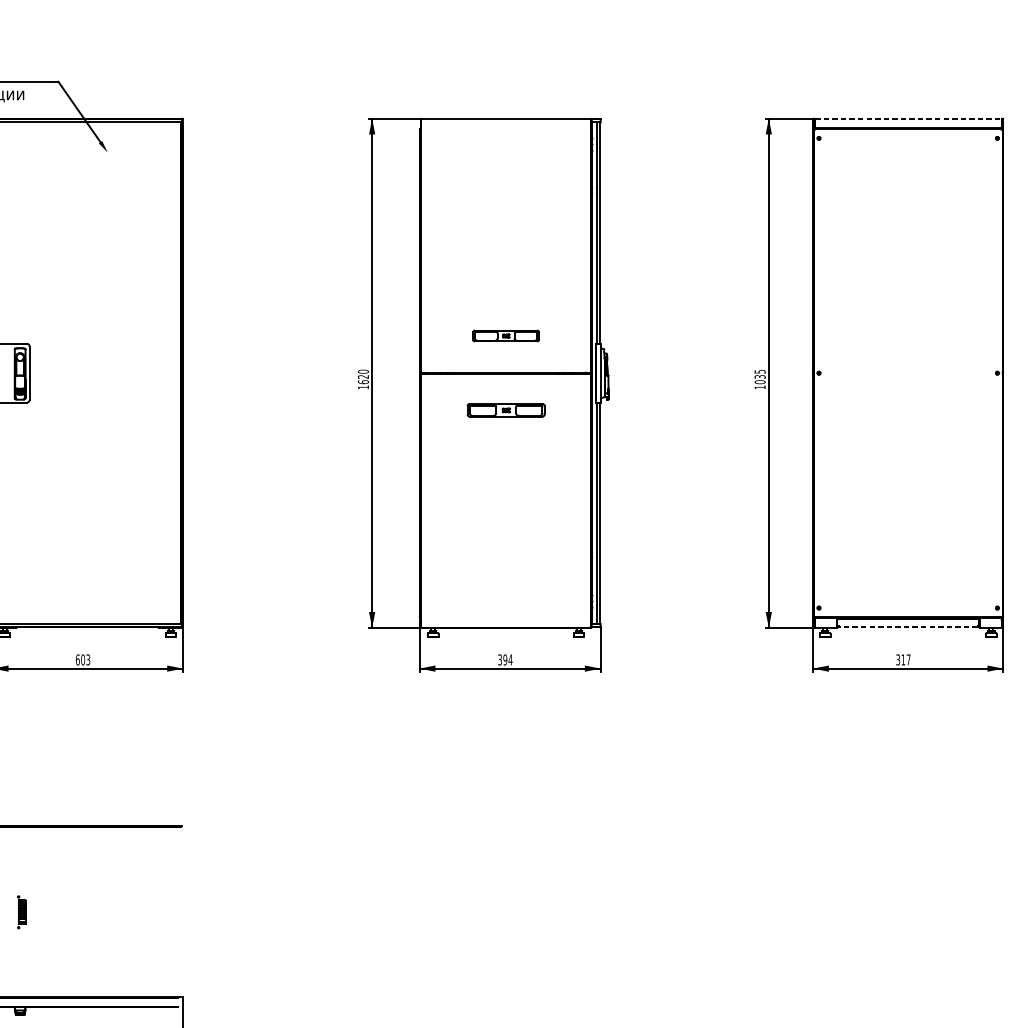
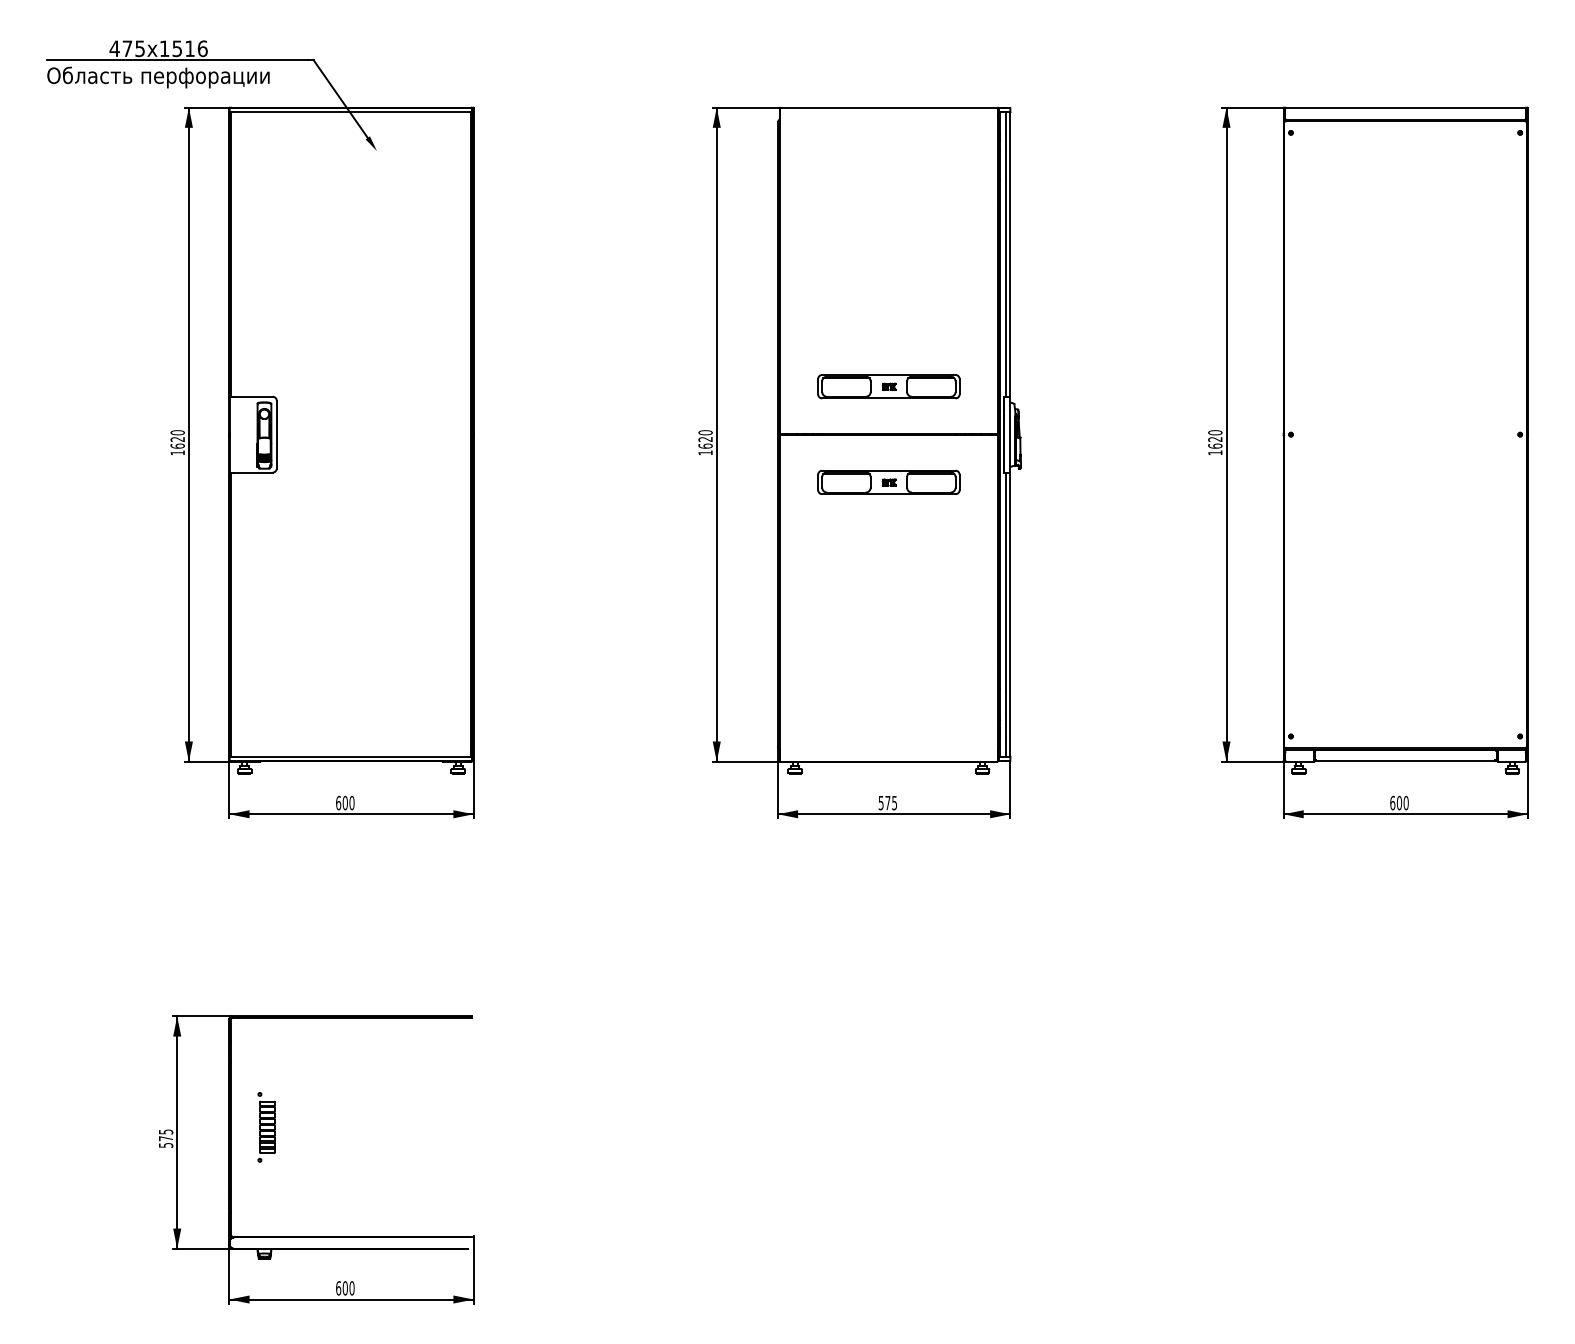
line: (908, 118) -> (1405, 107), dashed -> solid
part: (505, 335) -> (888, 386), size x1.67
text: (760, 376) -> (1215, 439), 1035 -> 1620
part: (505, 409) -> (888, 481), size x1.43
line: (908, 627) -> (1405, 761), dashed -> solid
text: (87, 659) -> (351, 802), 603 -> 600
text: (505, 659) -> (888, 802), 394 -> 575
text: (903, 659) -> (1399, 802), 317 -> 600
part: (21, 912) -> (266, 1127), size x1.67

